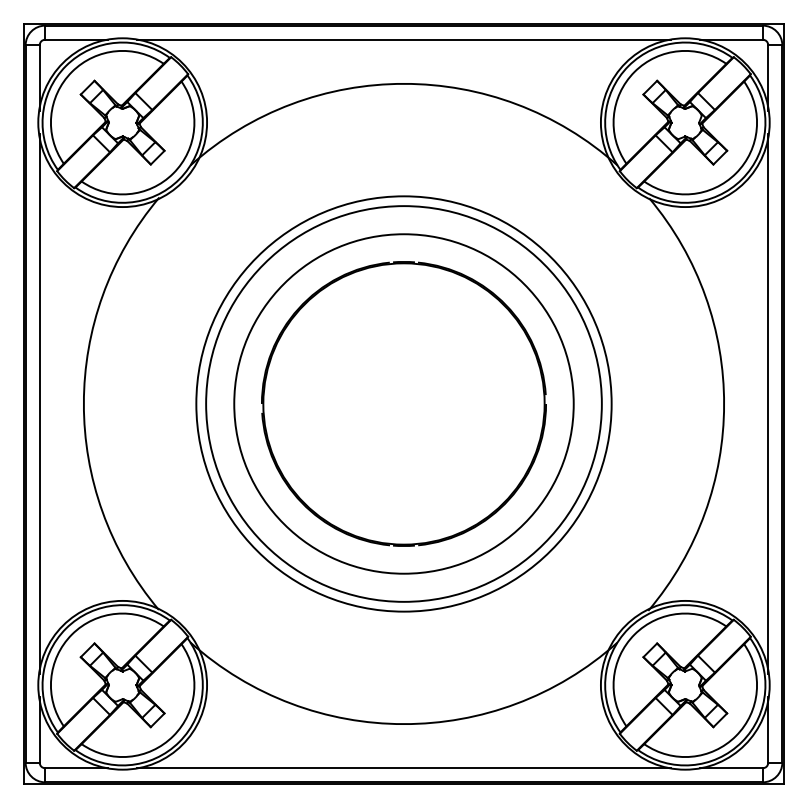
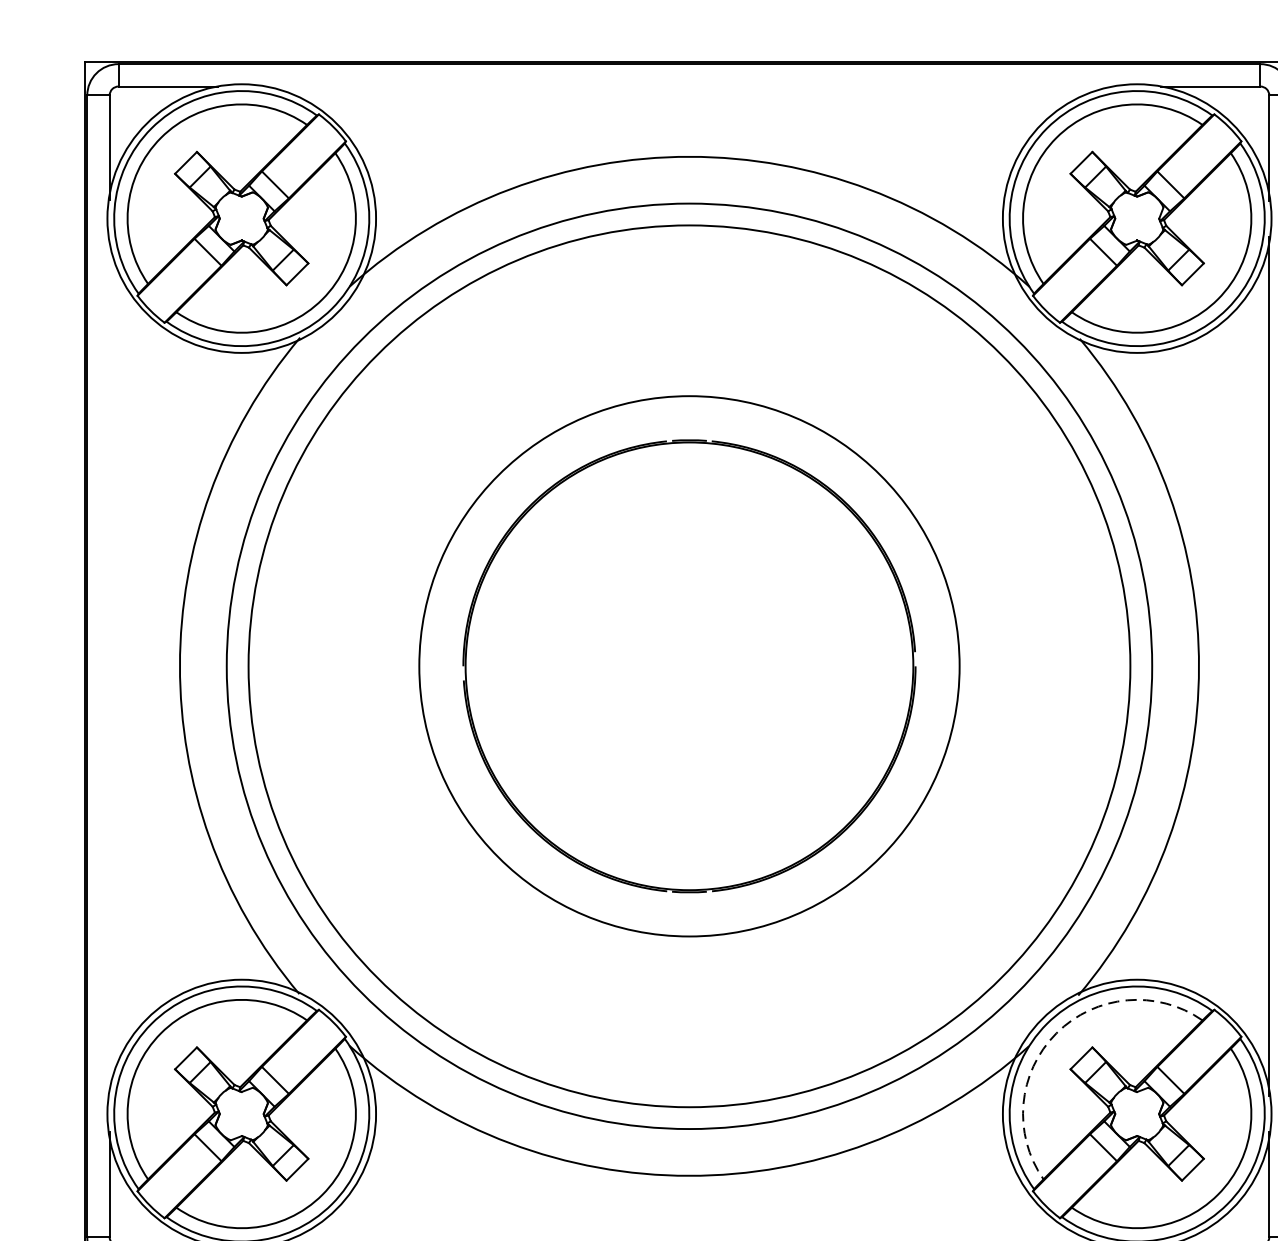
line: (403, 39) -> (688, 86), removed
line: (39, 403) -> (109, 665), removed
circle: (403, 403) -> (688, 665), size x1.4
circle: (403, 403) -> (688, 665), size x1.4
arc: (634, 634) -> (1056, 1033), solid -> dashed

